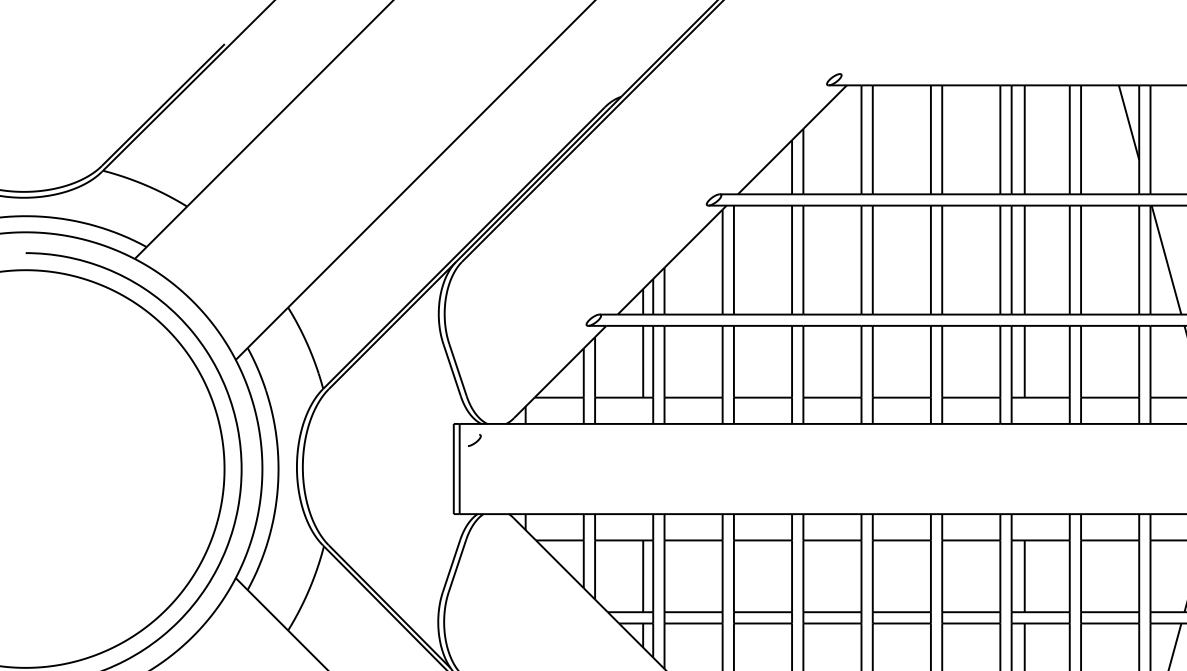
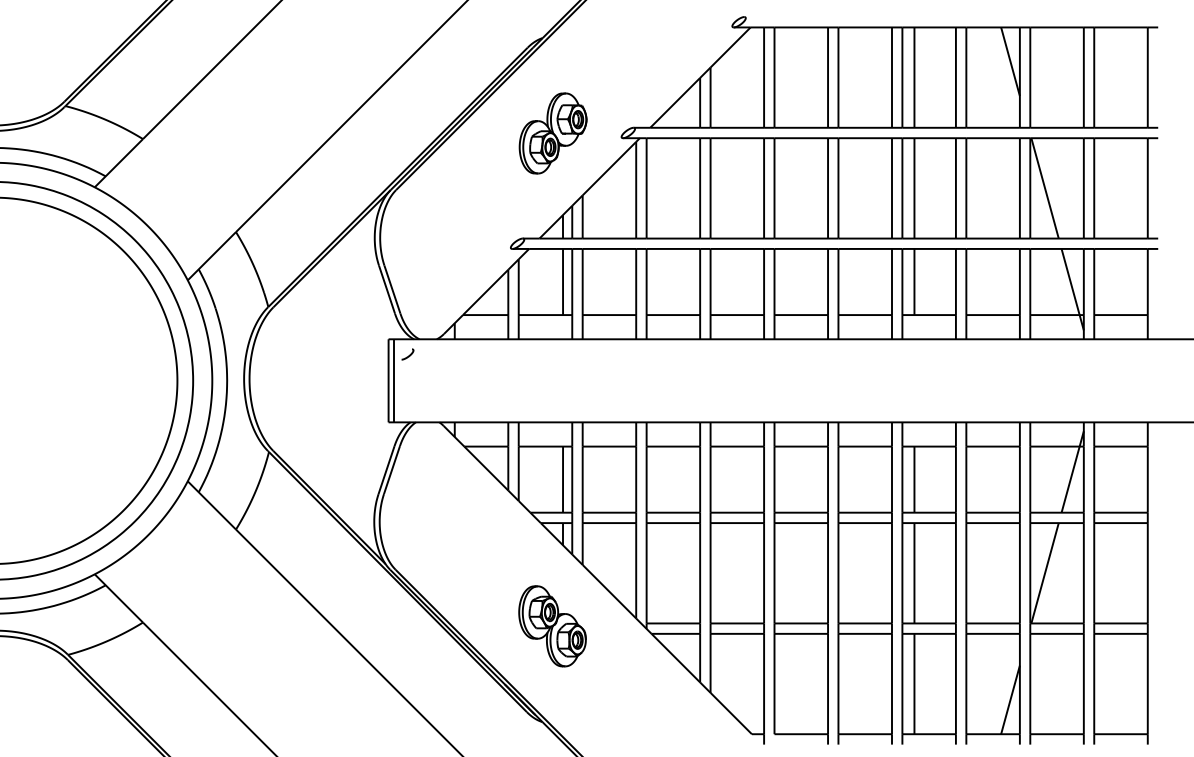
part: (631, 200) -> (552, 133), added

